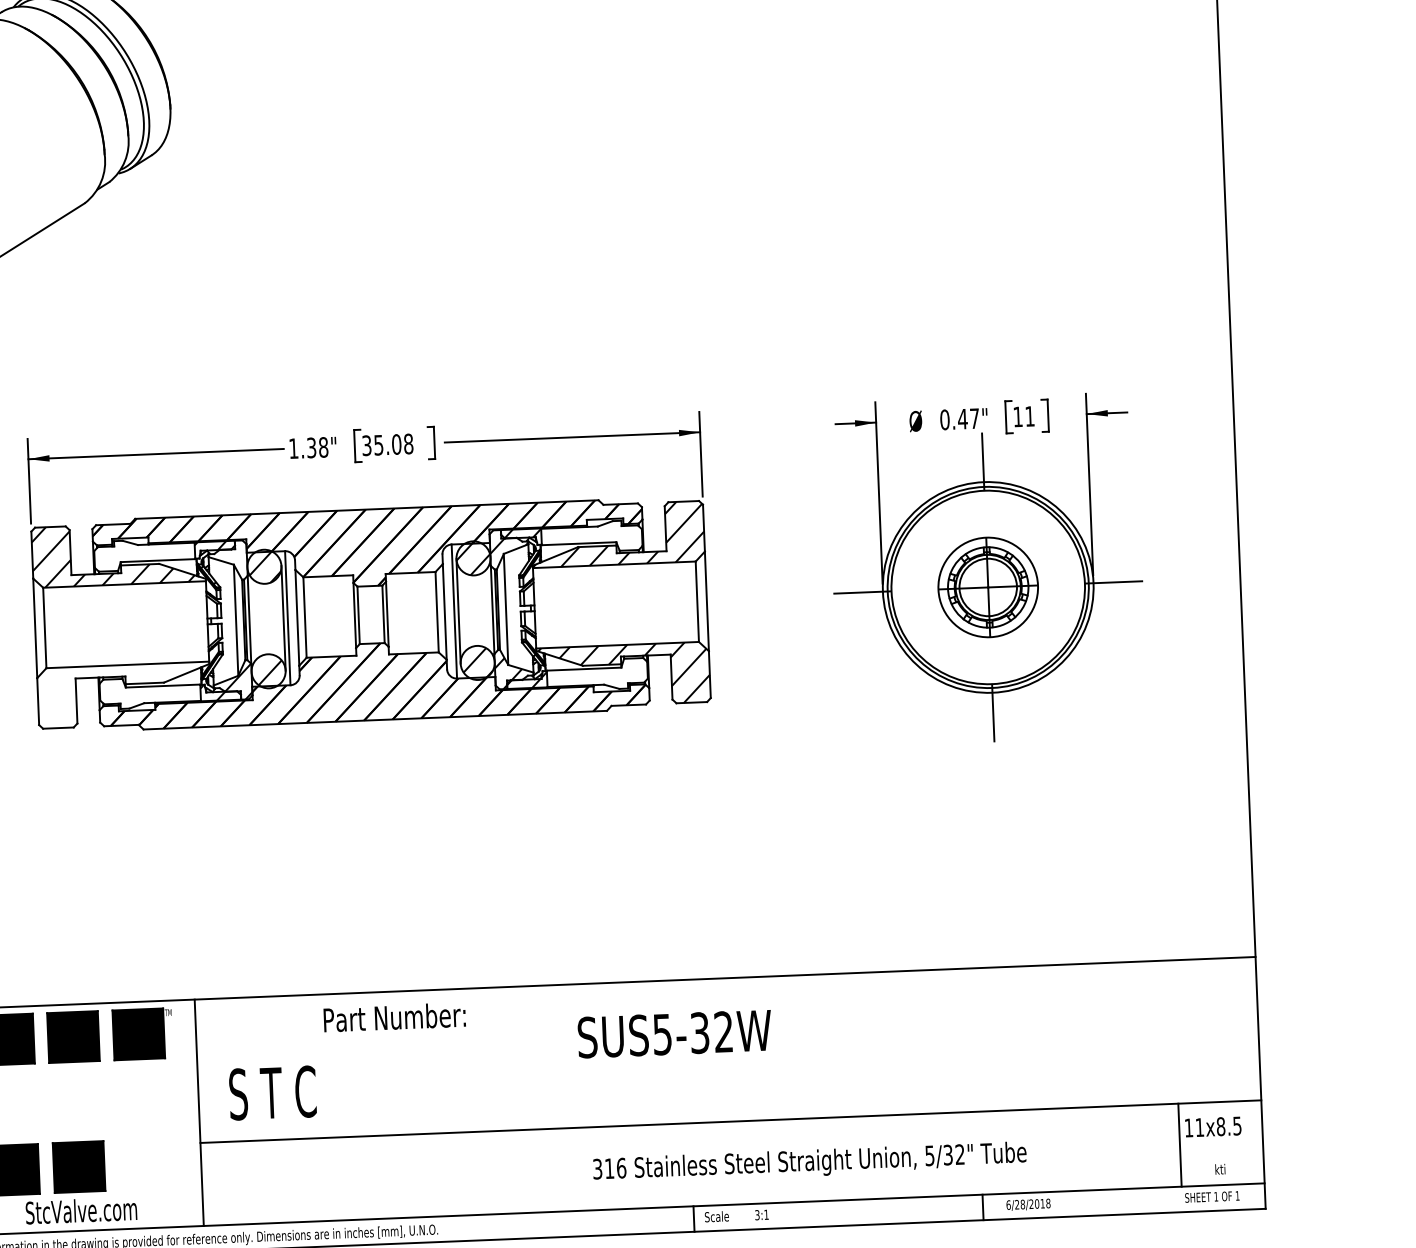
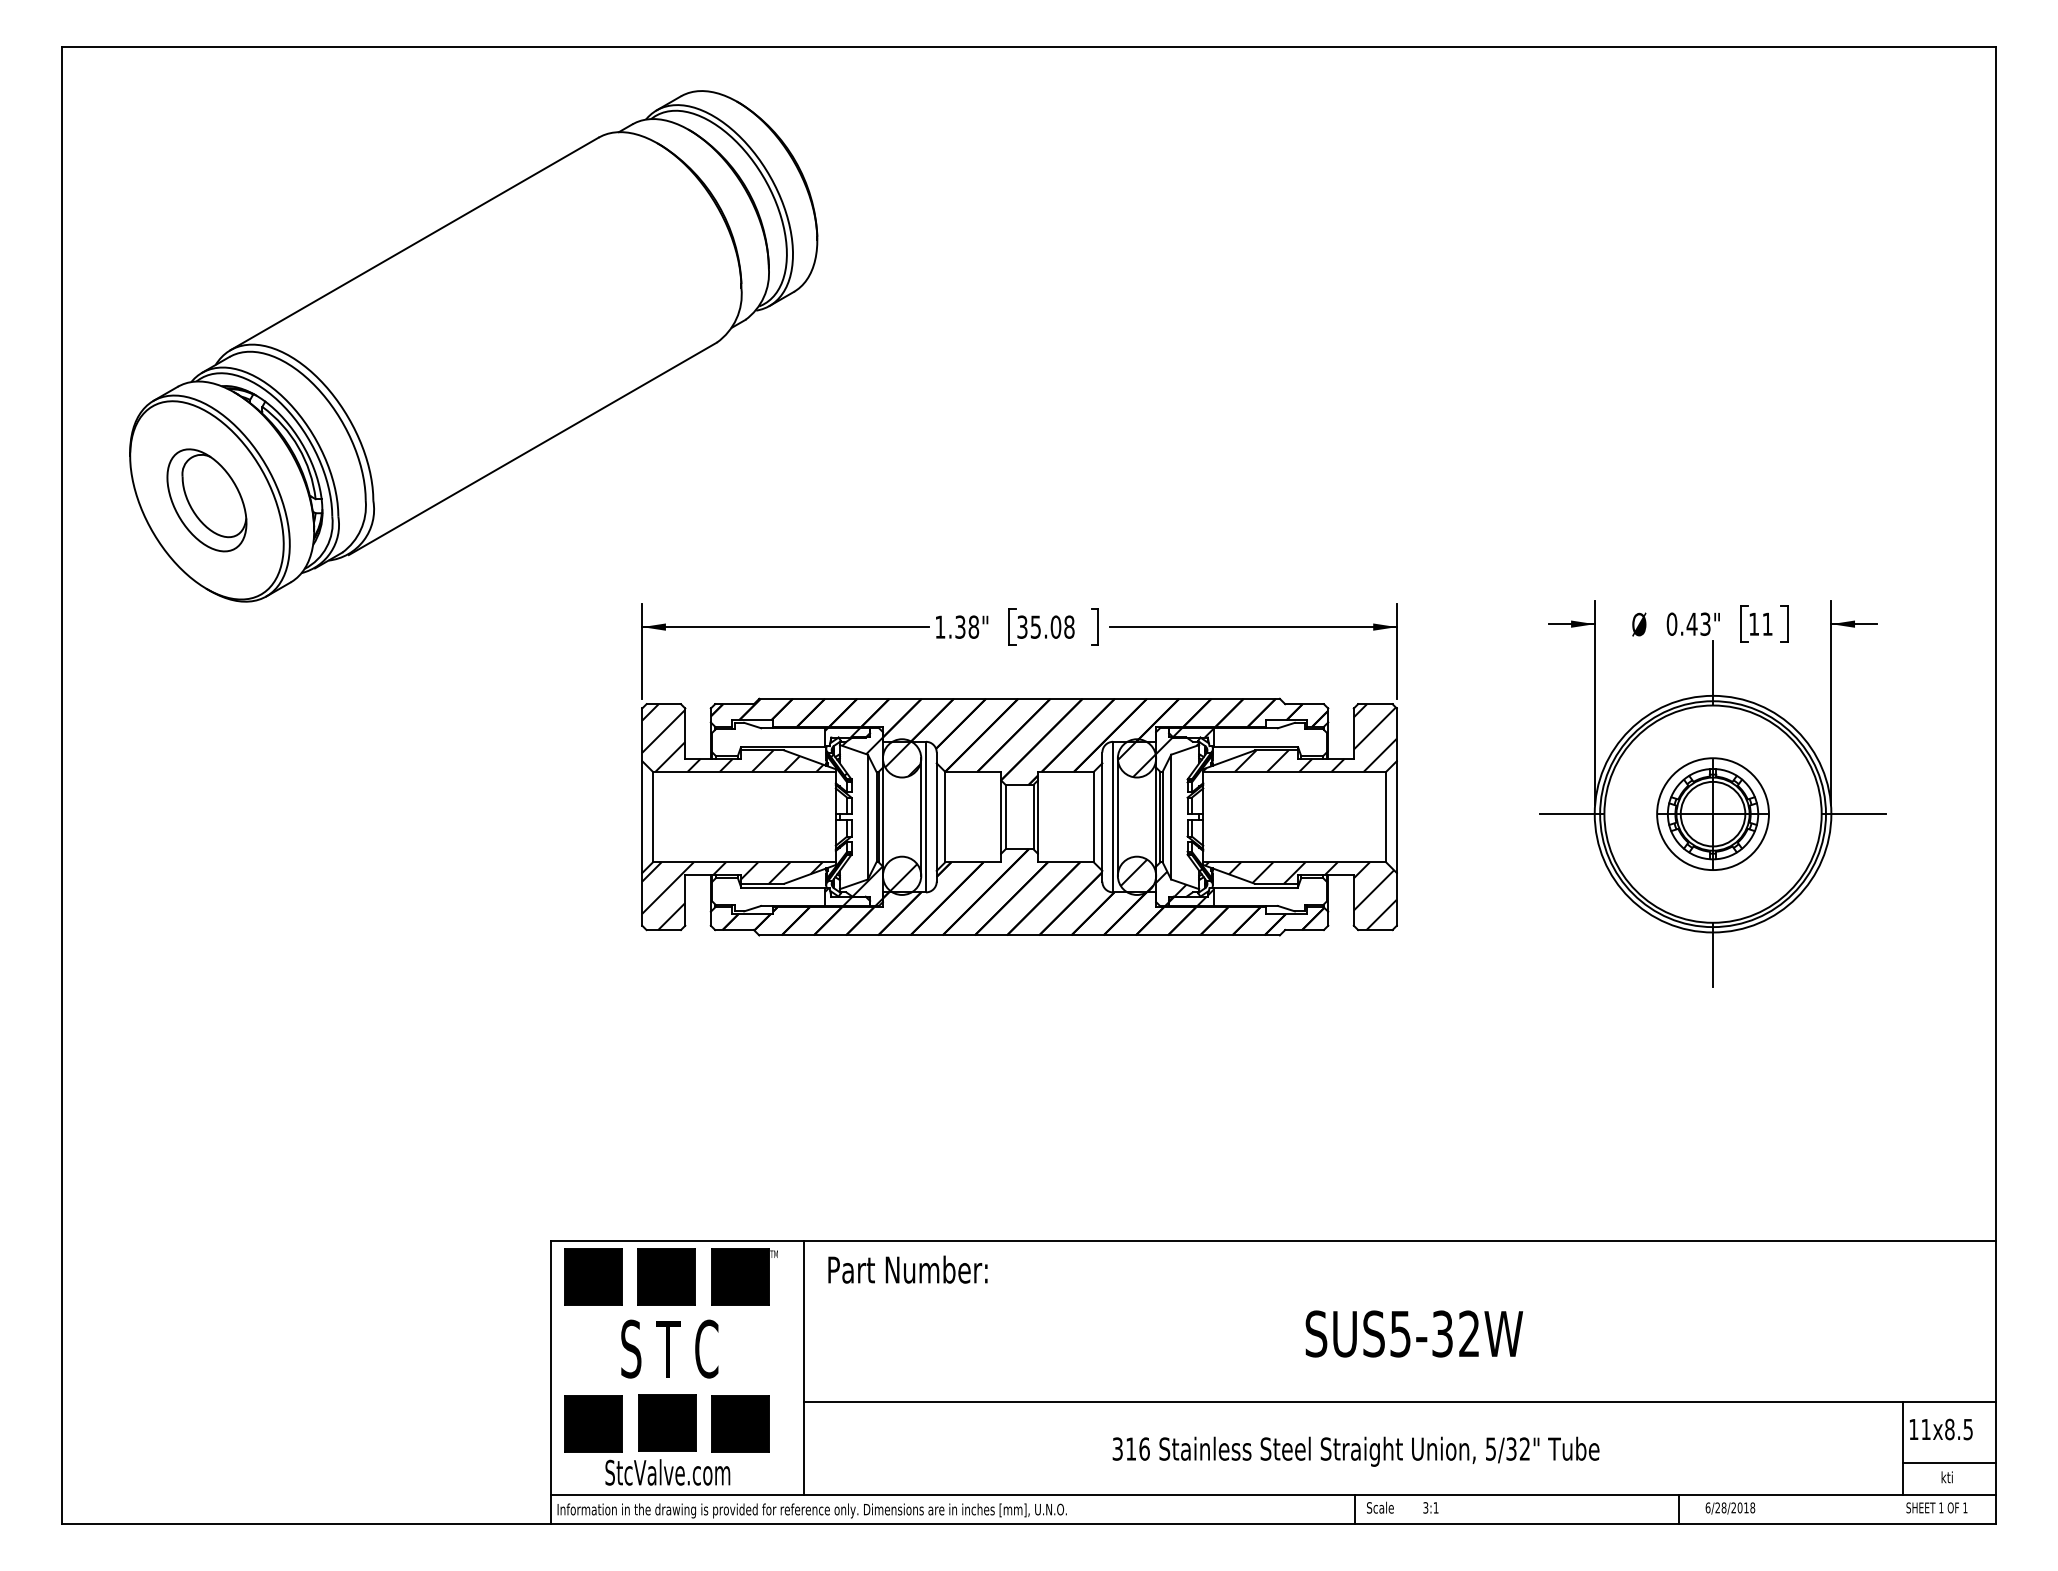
text: (974, 418) -> (1705, 623), 0.47" -> 0.43"
hatch: (228, 556) -> (862, 745), added
hatch: (118, 695) -> (732, 896), added
text: (394, 1017) -> (907, 1269), moved
text: (674, 1033) -> (1414, 1333), moved
text: (272, 1092) -> (669, 1348), moved
line: (1221, 1156) -> (1949, 1462), added
text: (809, 1162) -> (1355, 1451), moved
part: (144, 1164) -> (740, 1423), added

